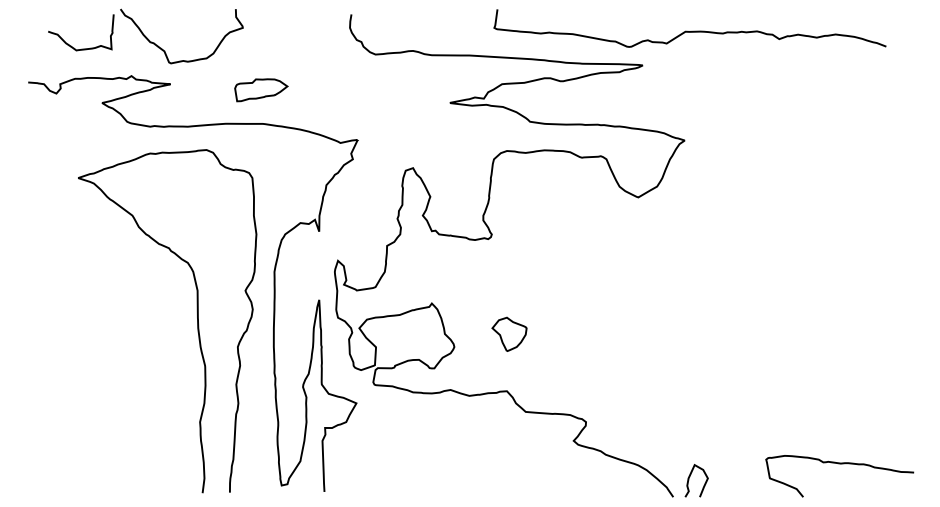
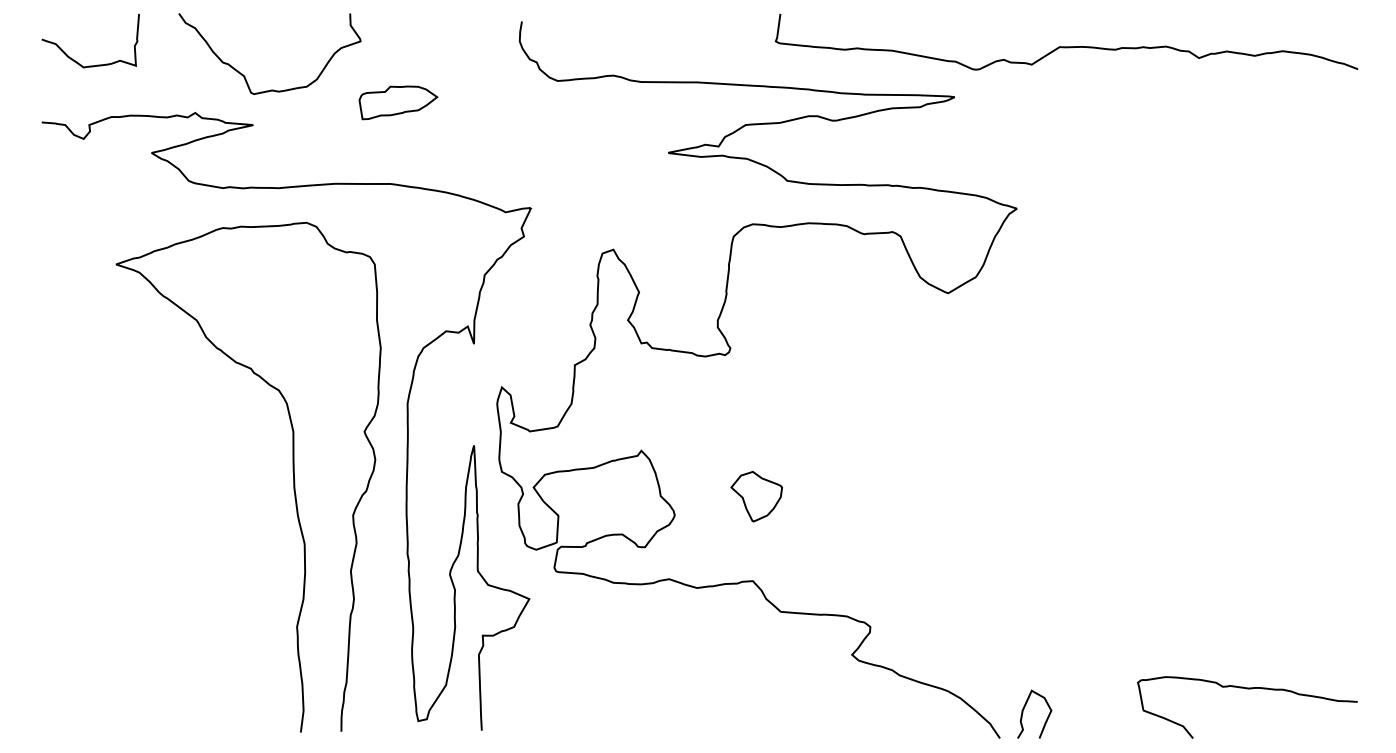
curve: (687, 30) -> (1062, 45), moved
curve: (81, 48) -> (91, 64), moved
part: (261, 90) -> (398, 103), moved

